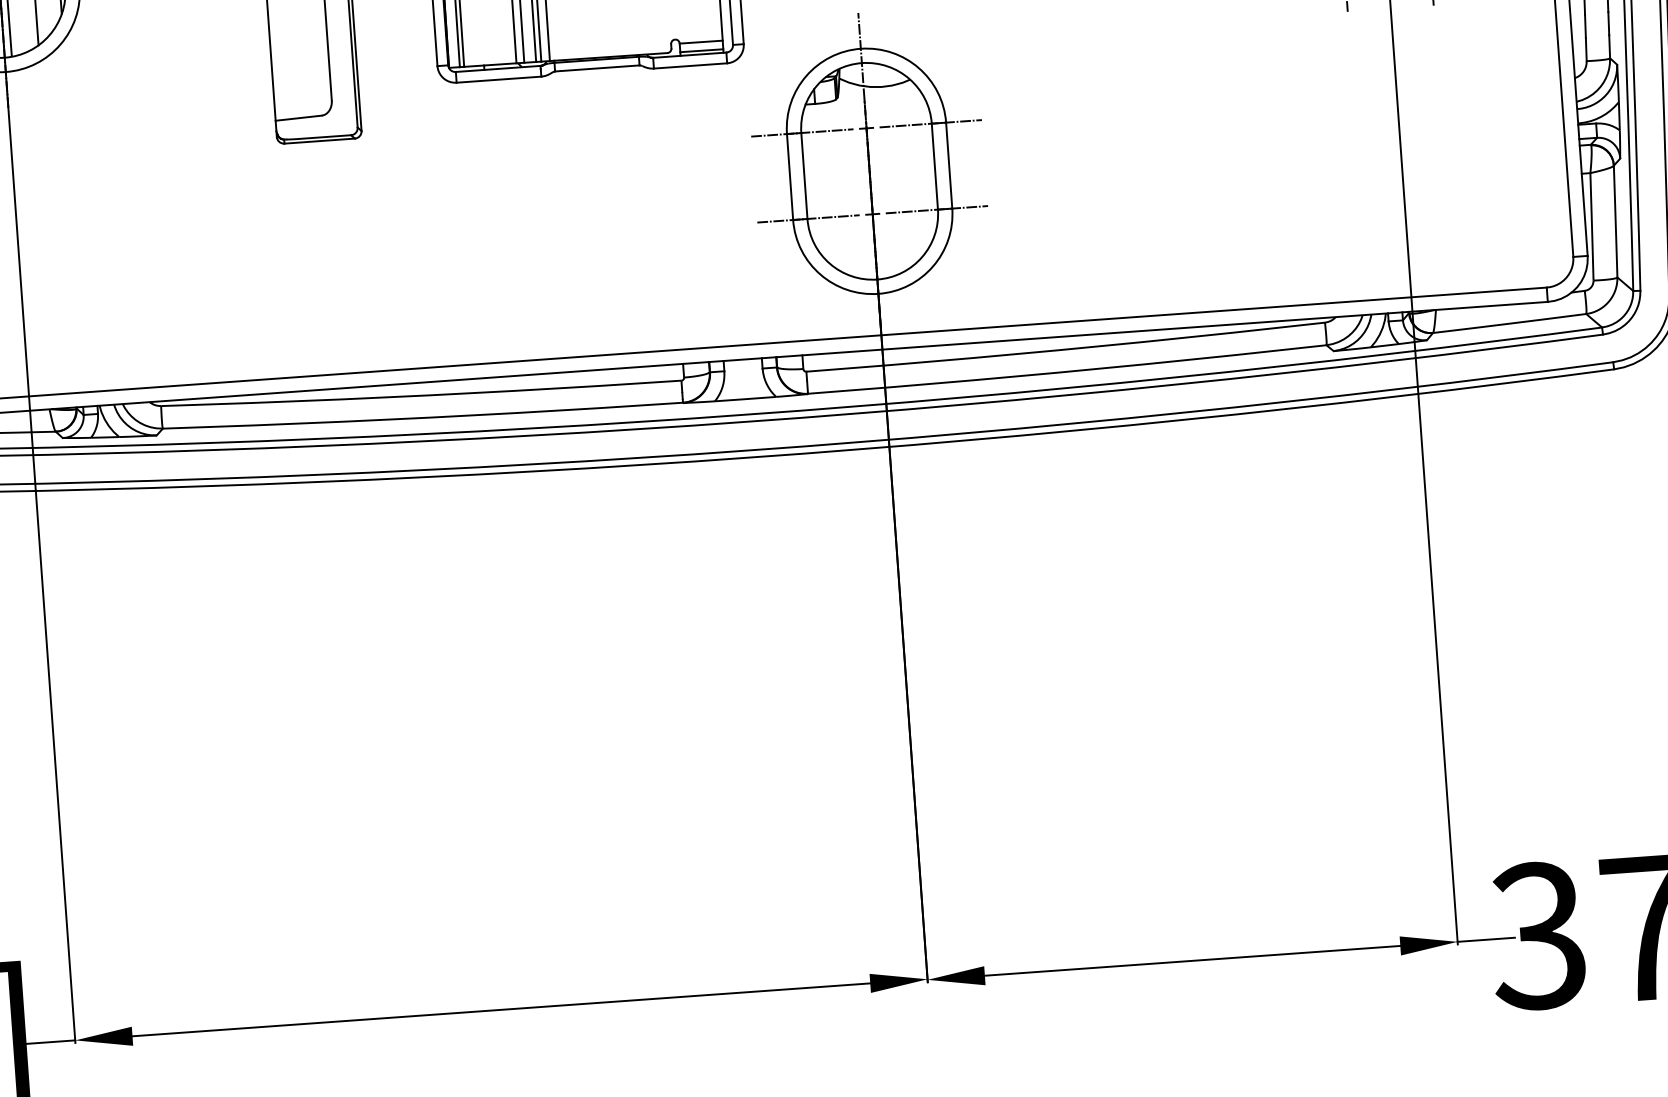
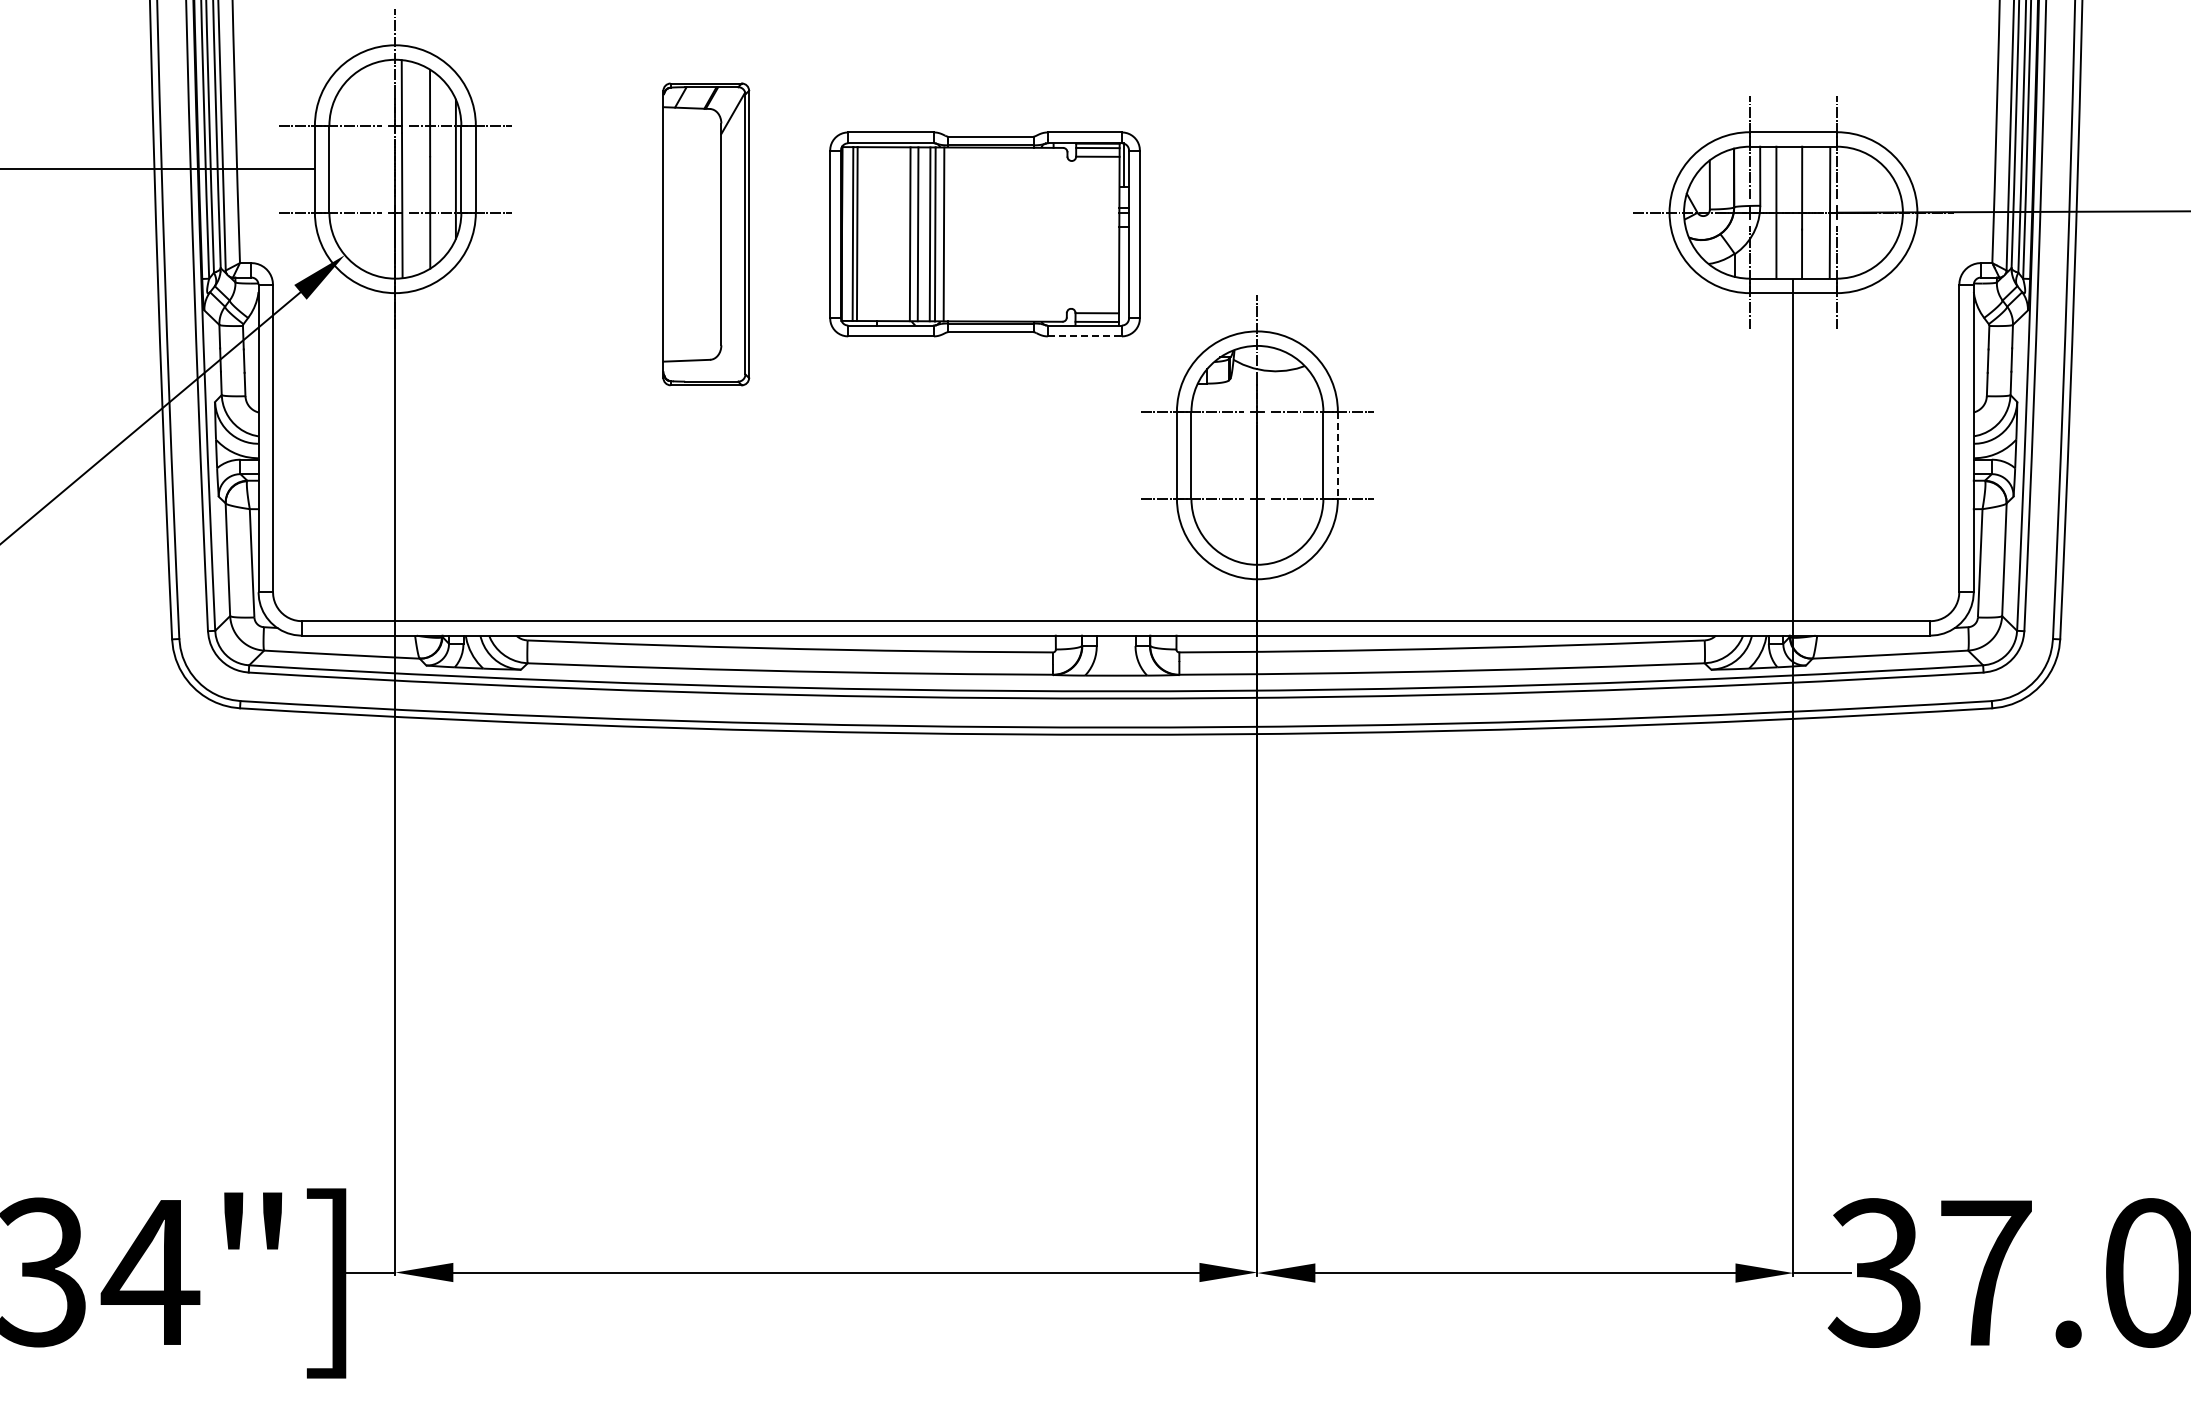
line: (691, 65) -> (1085, 336), solid -> dashed
line: (948, 165) -> (1337, 455), solid -> dashed

